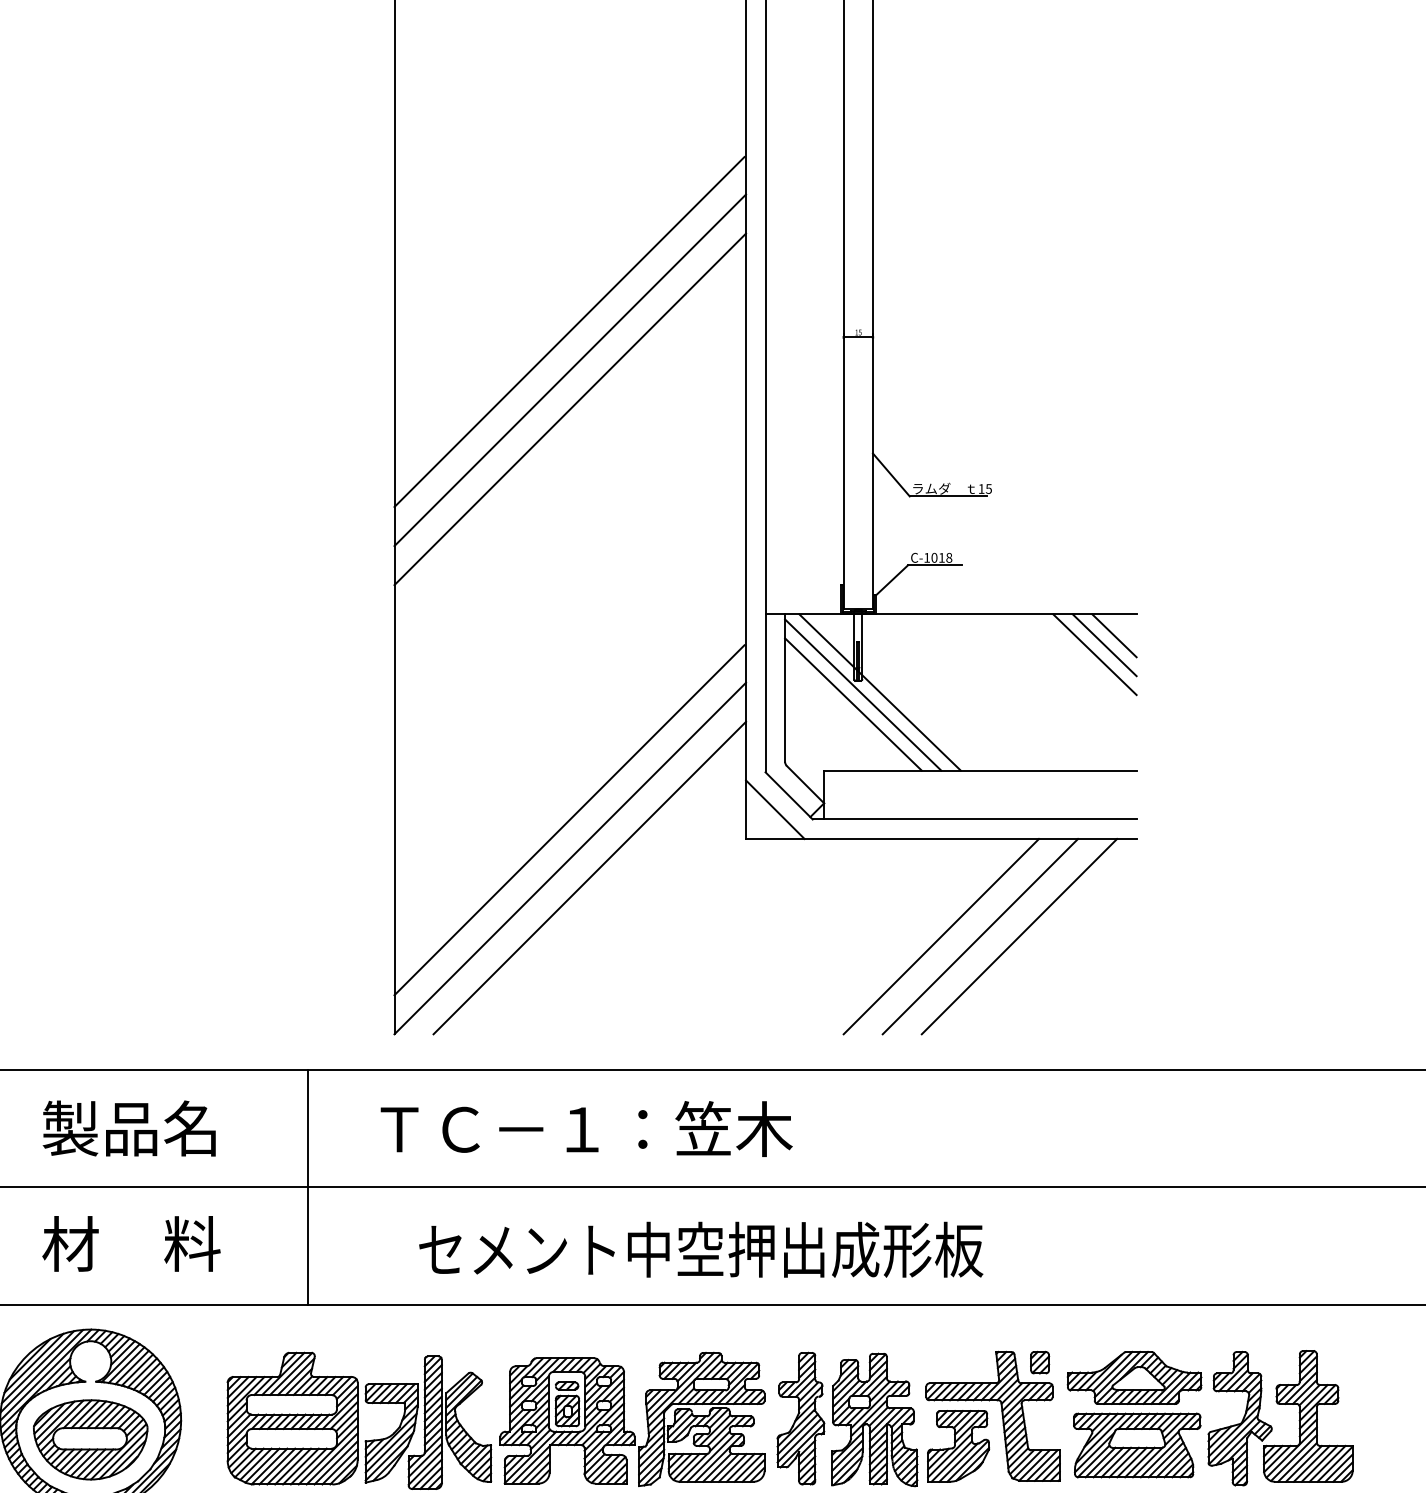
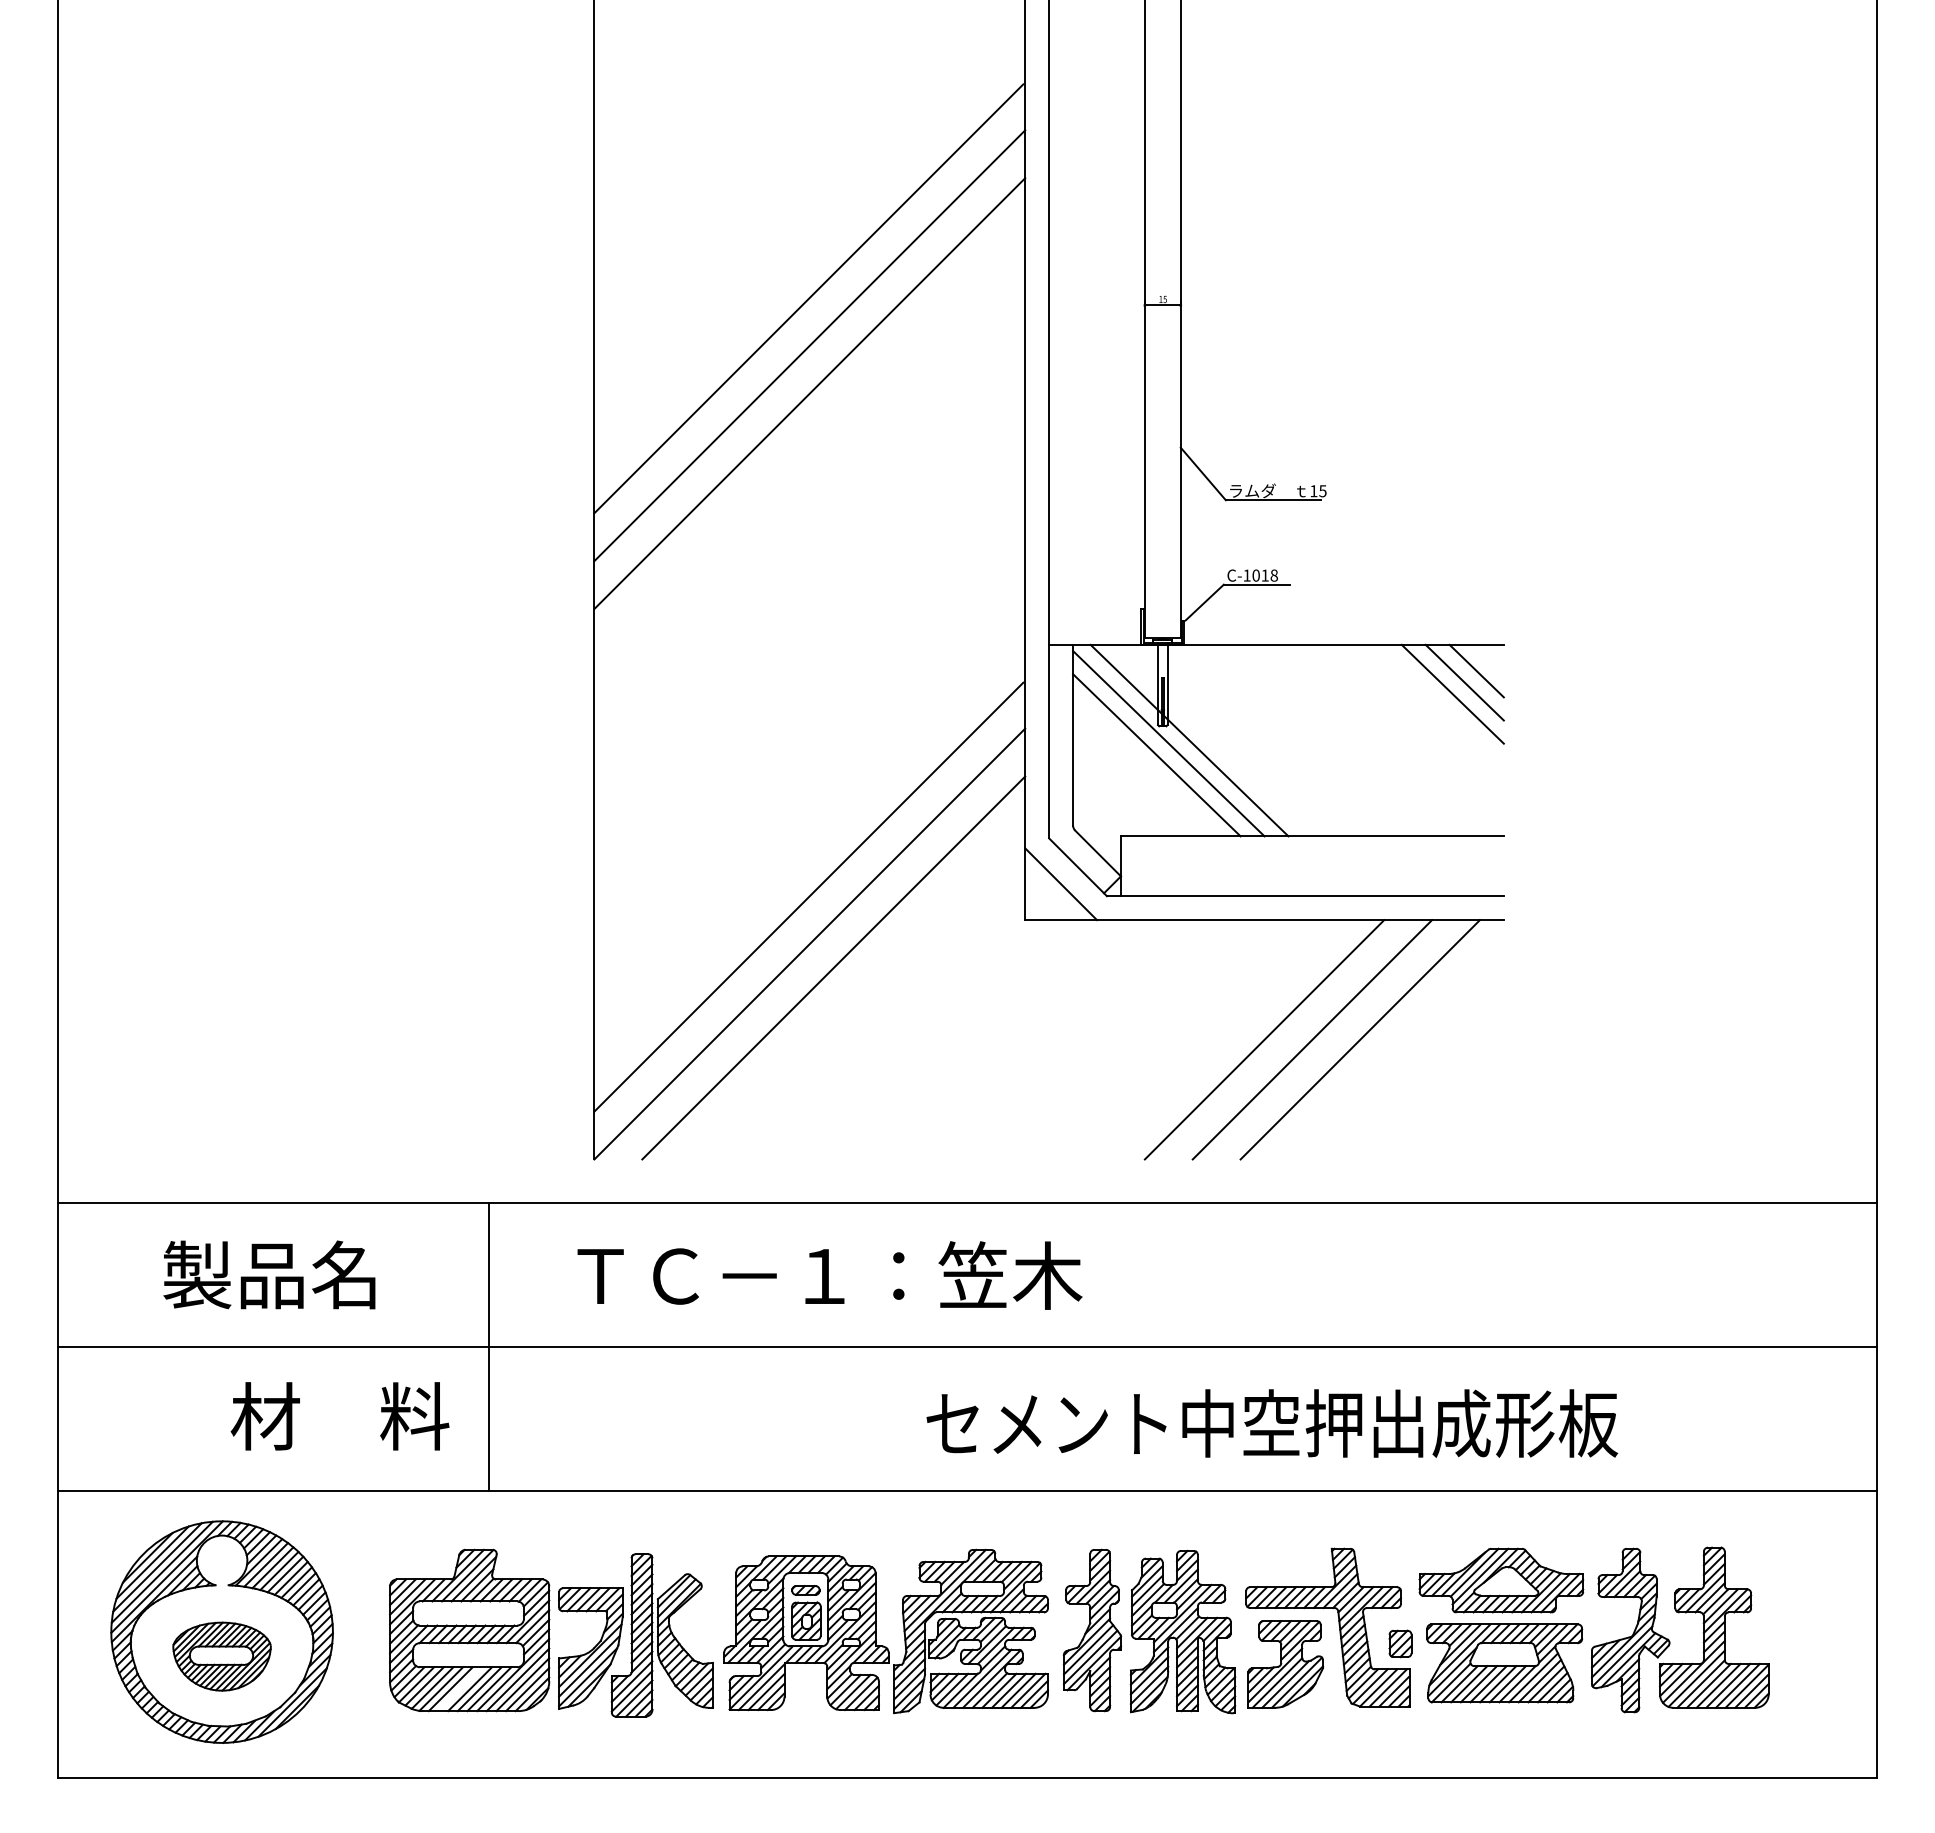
text: (130, 1244) -> (339, 1416), moved
text: (701, 1249) -> (1272, 1423), moved
part: (1040, 1362) -> (1400, 1643), moved
part: (90, 1439) -> (221, 1656), size x0.7
line: (285, 1466) -> (460, 1689), removed

